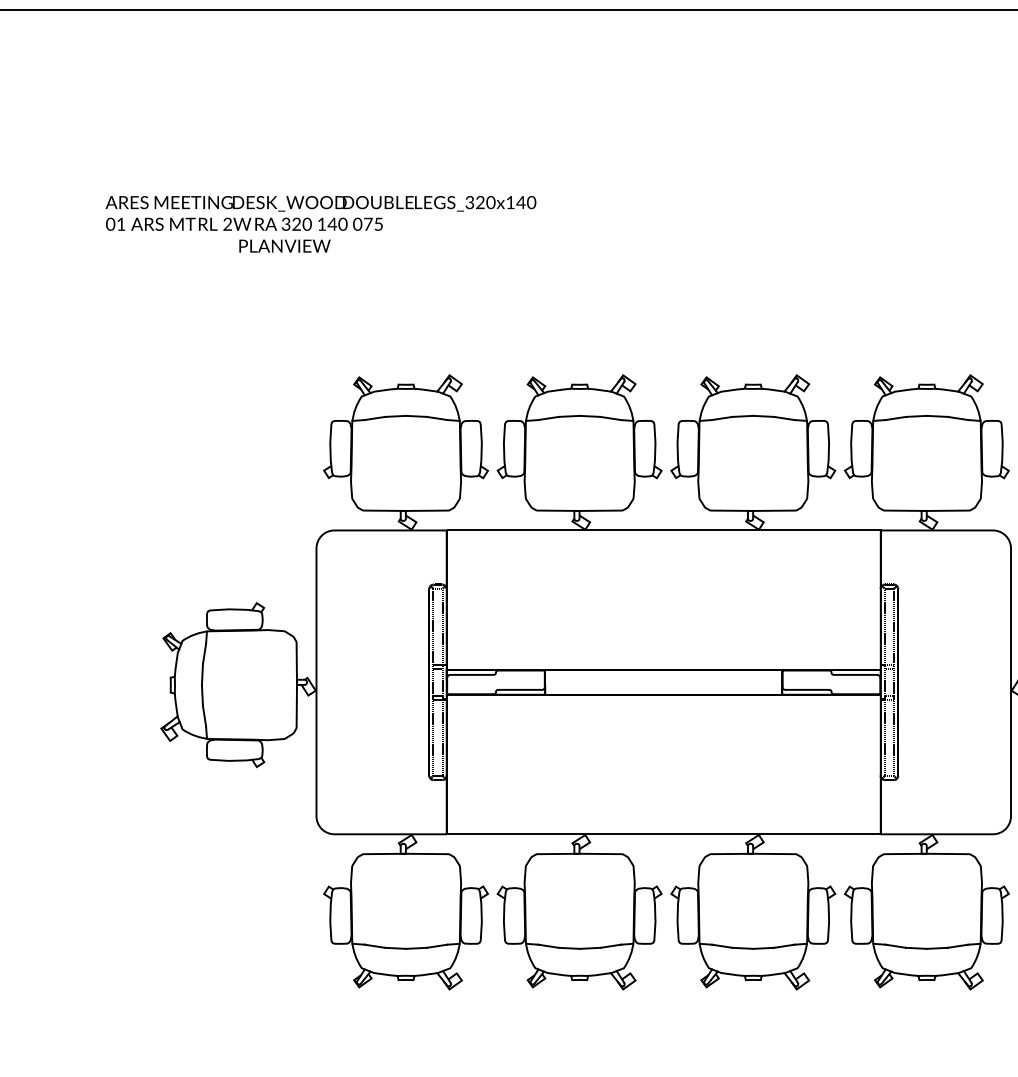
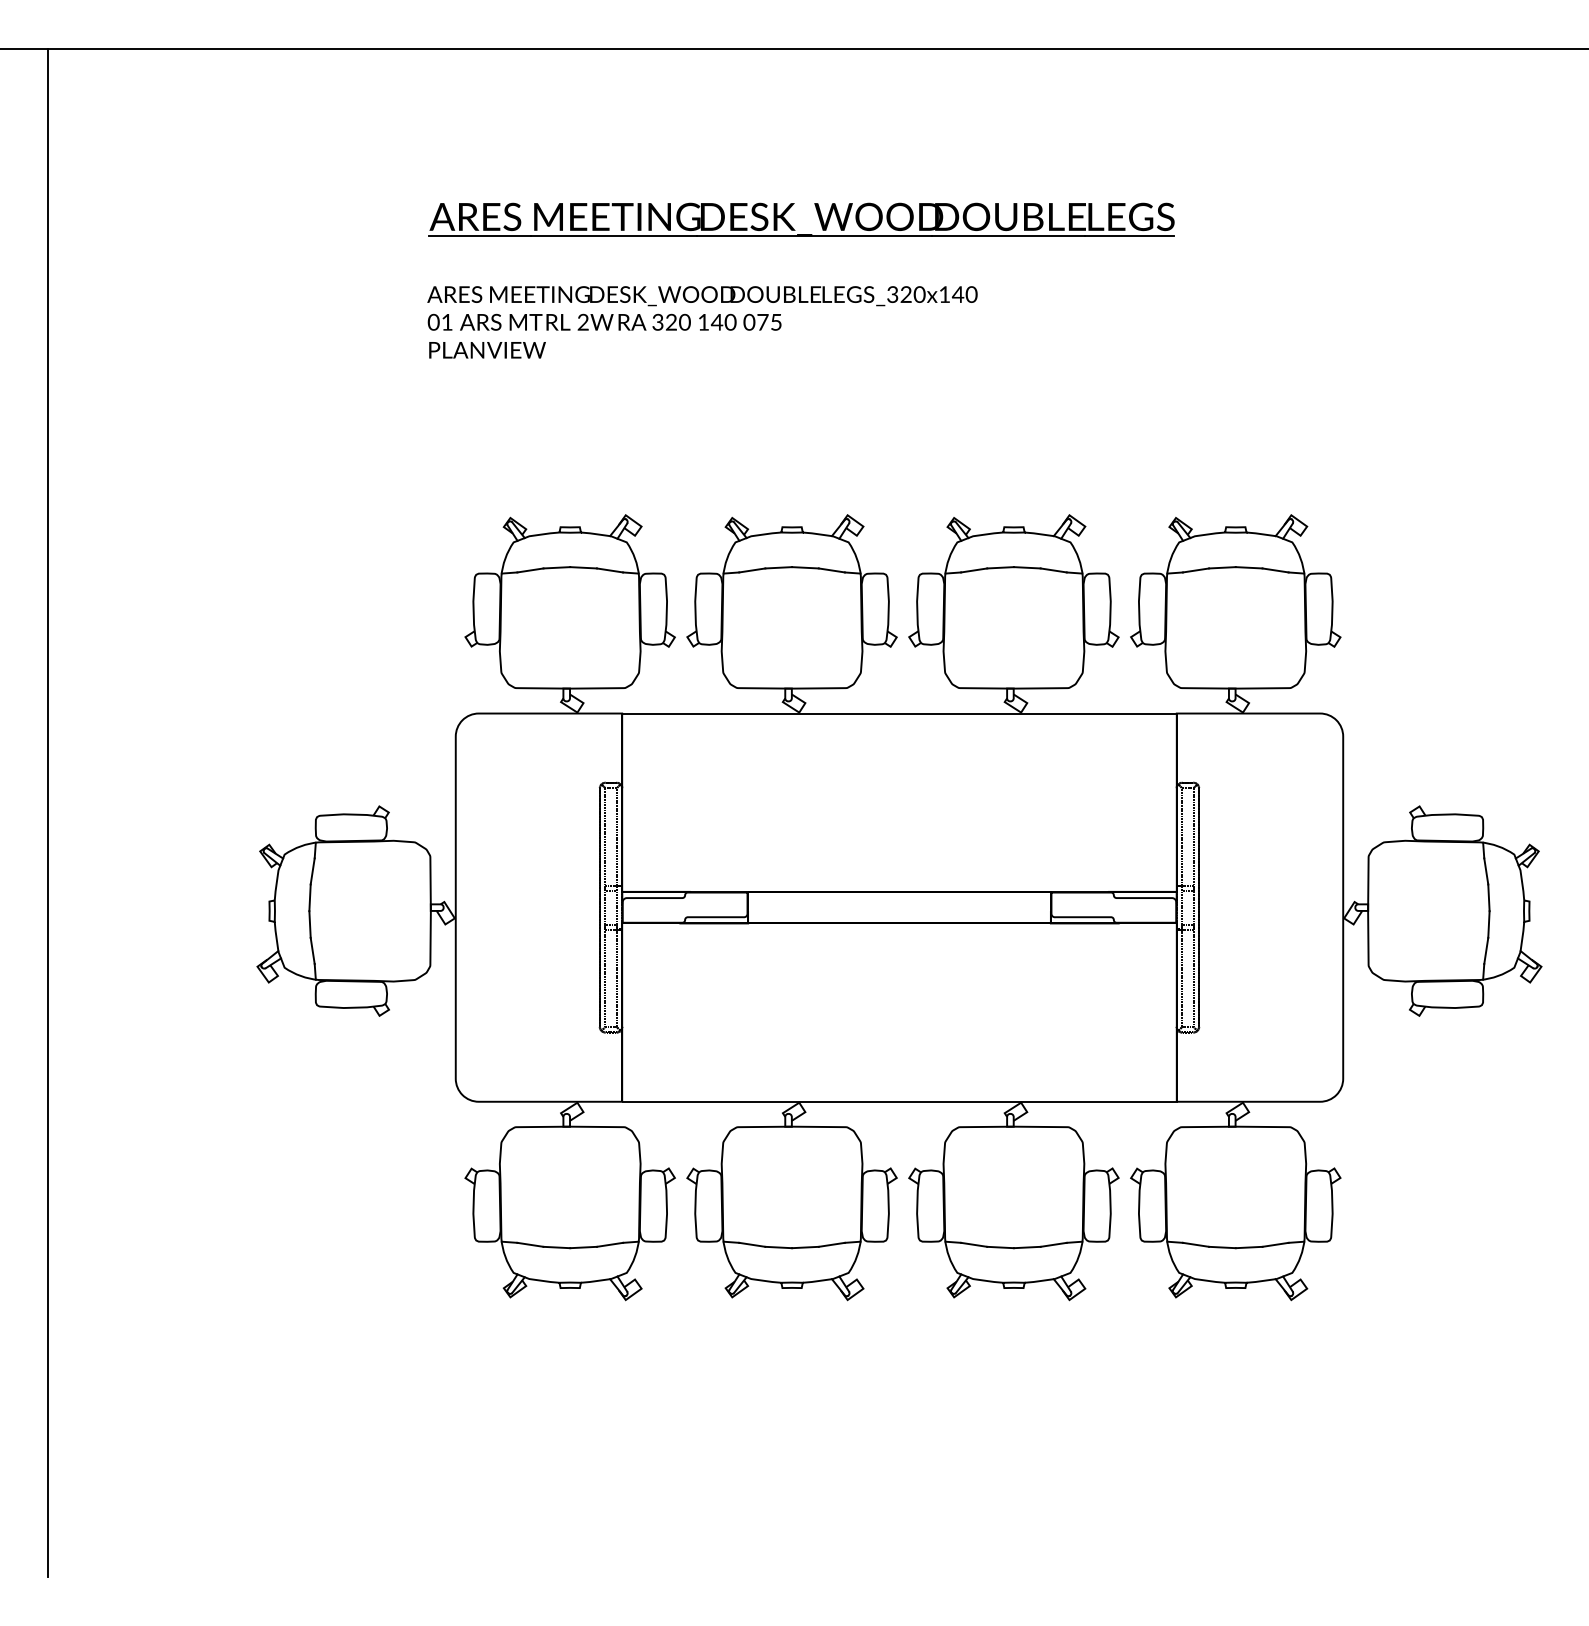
part: (580, 150) -> (793, 227), added
text: (320, 213) -> (702, 308), moved
text: (284, 246) -> (487, 350), moved

